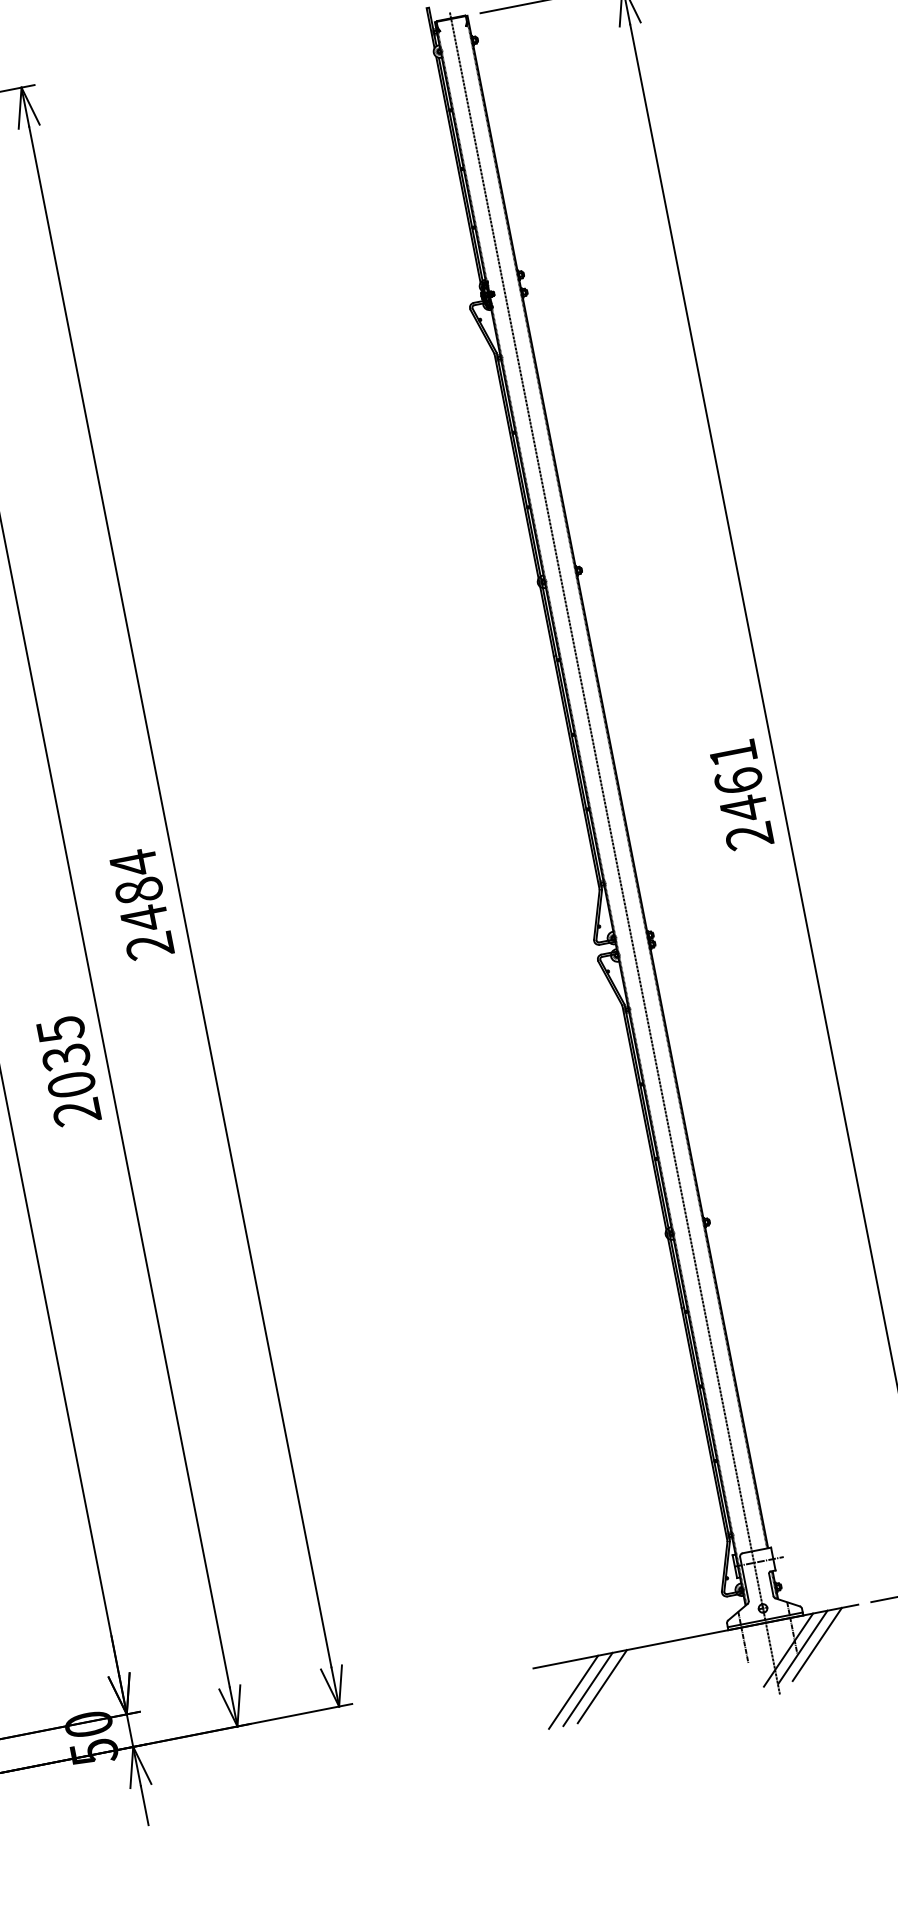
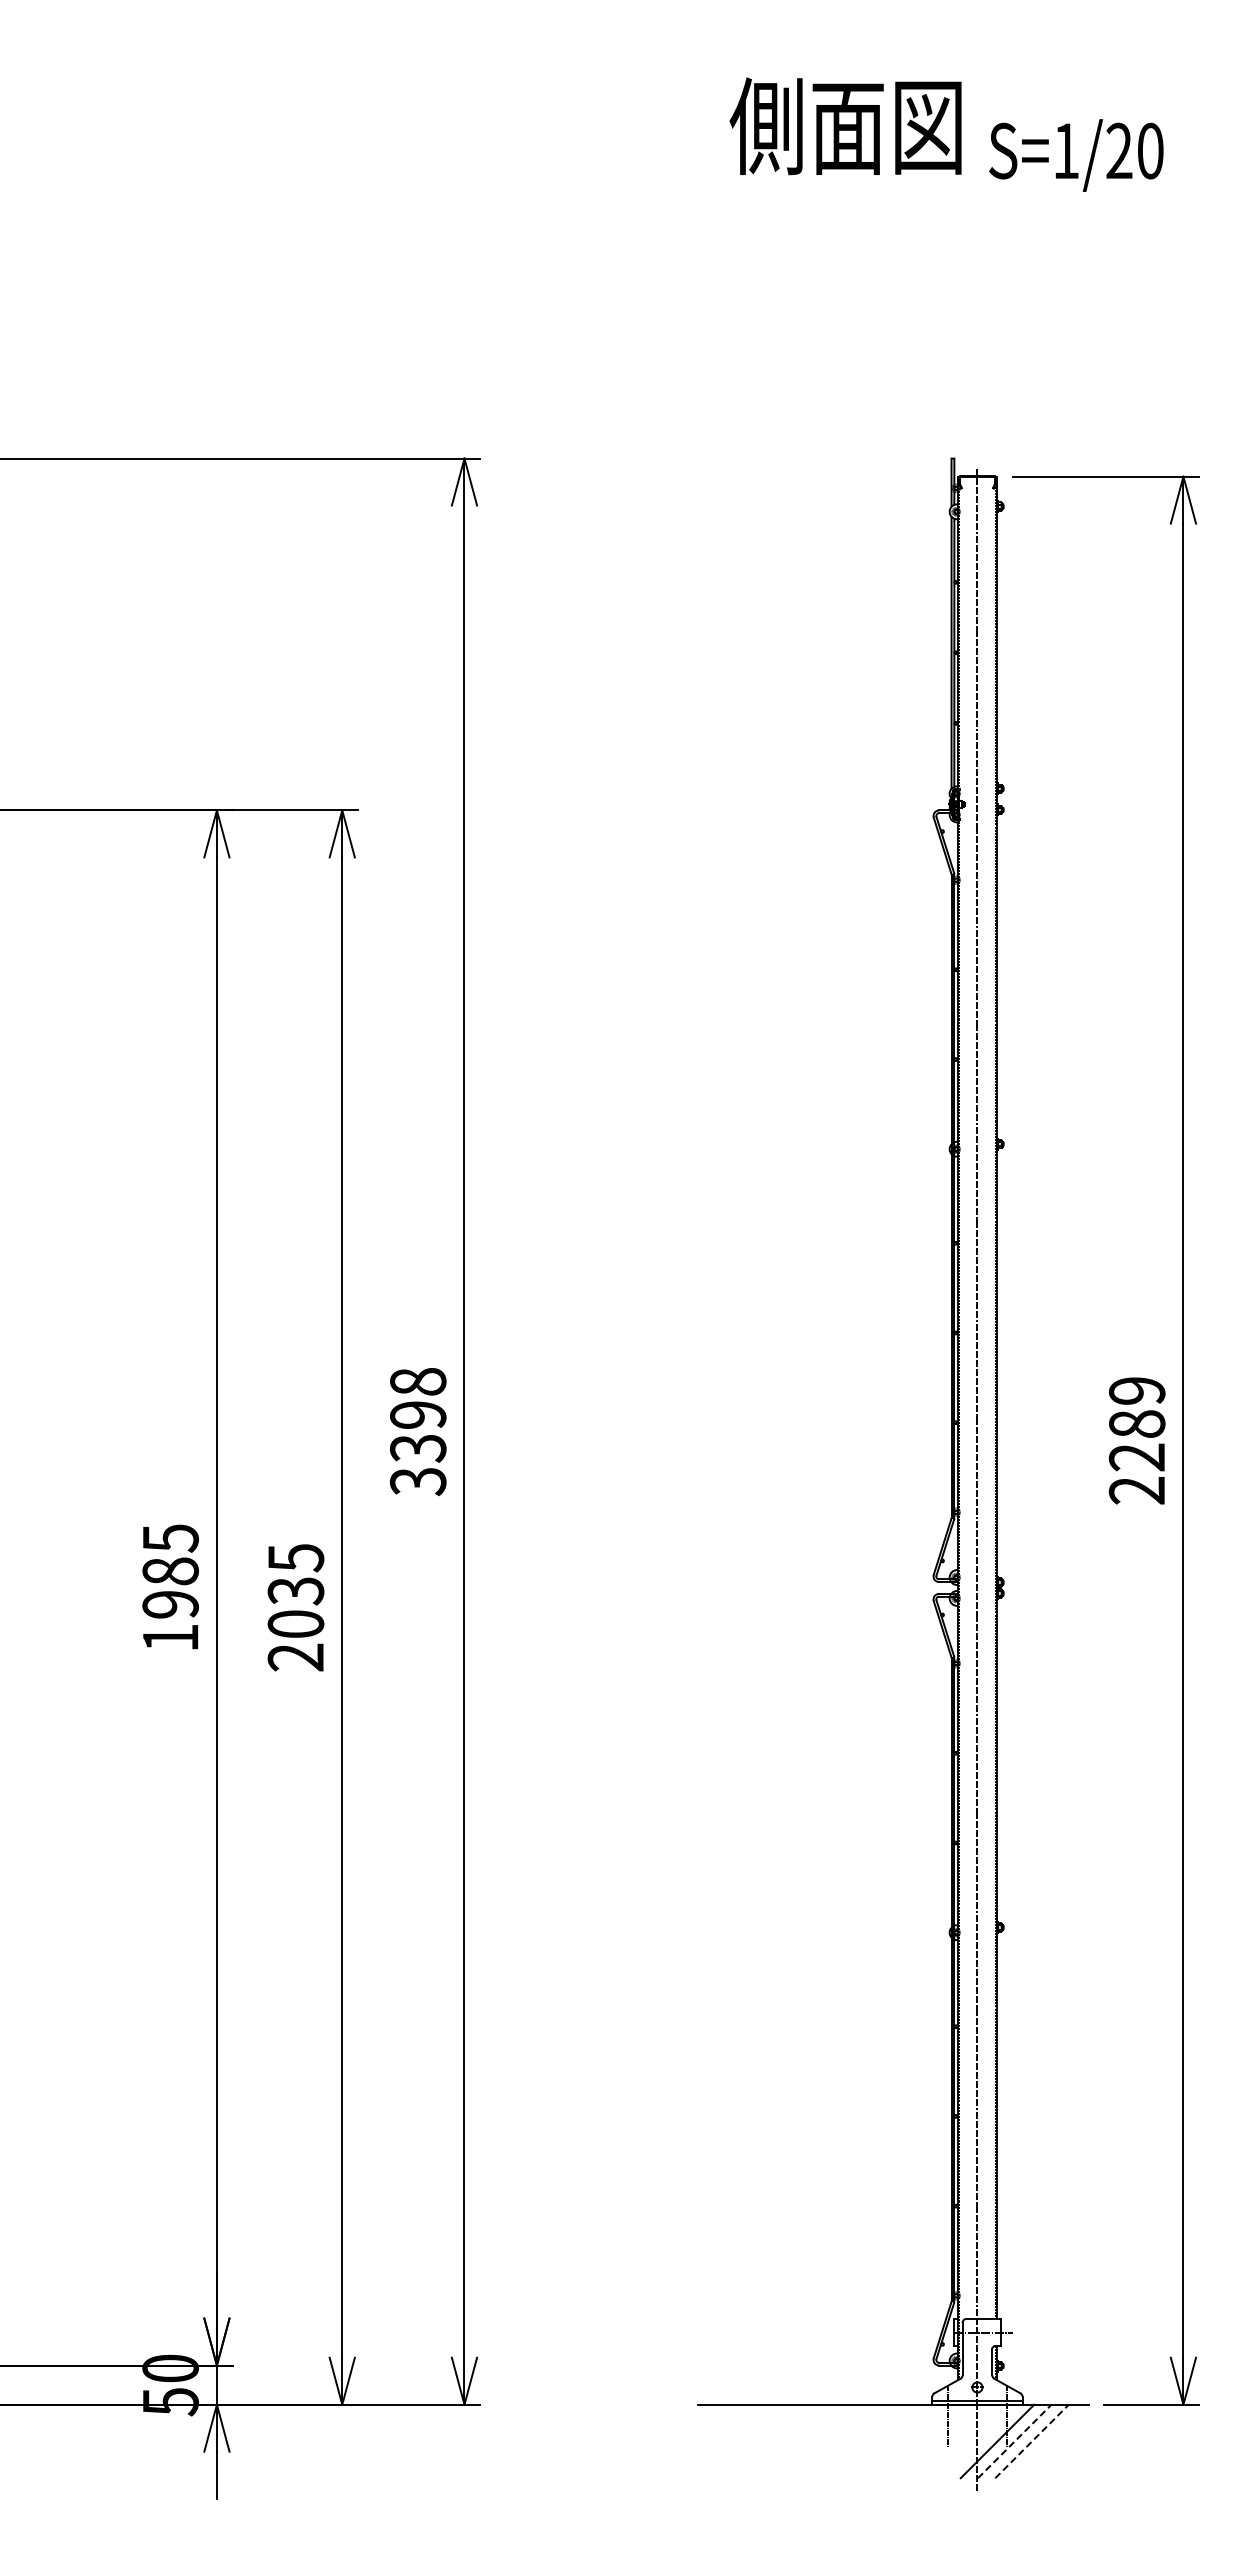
text: (738, 781) -> (1136, 1424), 2461 -> 2289
text: (141, 904) -> (417, 1431), 2484 -> 3398
line: (817, 1644) -> (1032, 2441), solid -> dashed
line: (802, 1647) -> (1014, 2441), solid -> dashed
line: (602, 1686) -> (773, 2441), removed
line: (588, 1689) -> (756, 2441), removed
line: (573, 1692) -> (738, 2441), removed

